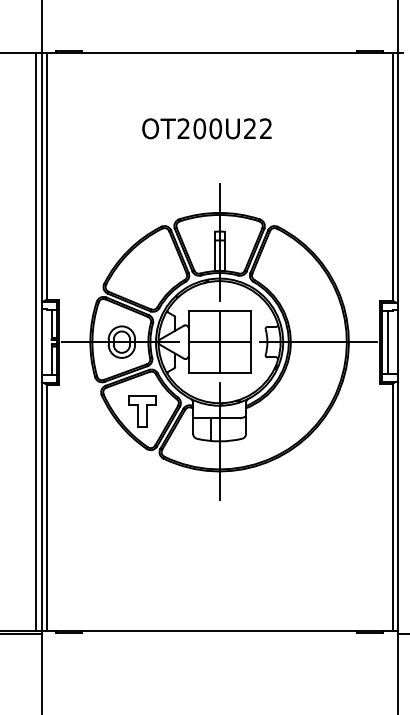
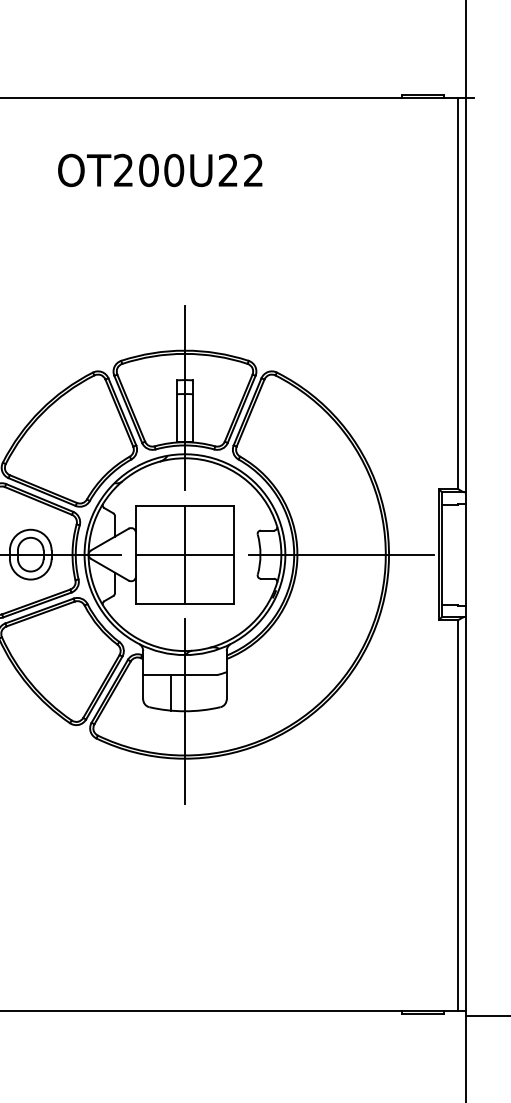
text: (206, 128) -> (159, 169), moved
line: (387, 341) -> (450, 553), removed
part: (142, 411) -> (63, 664), removed

